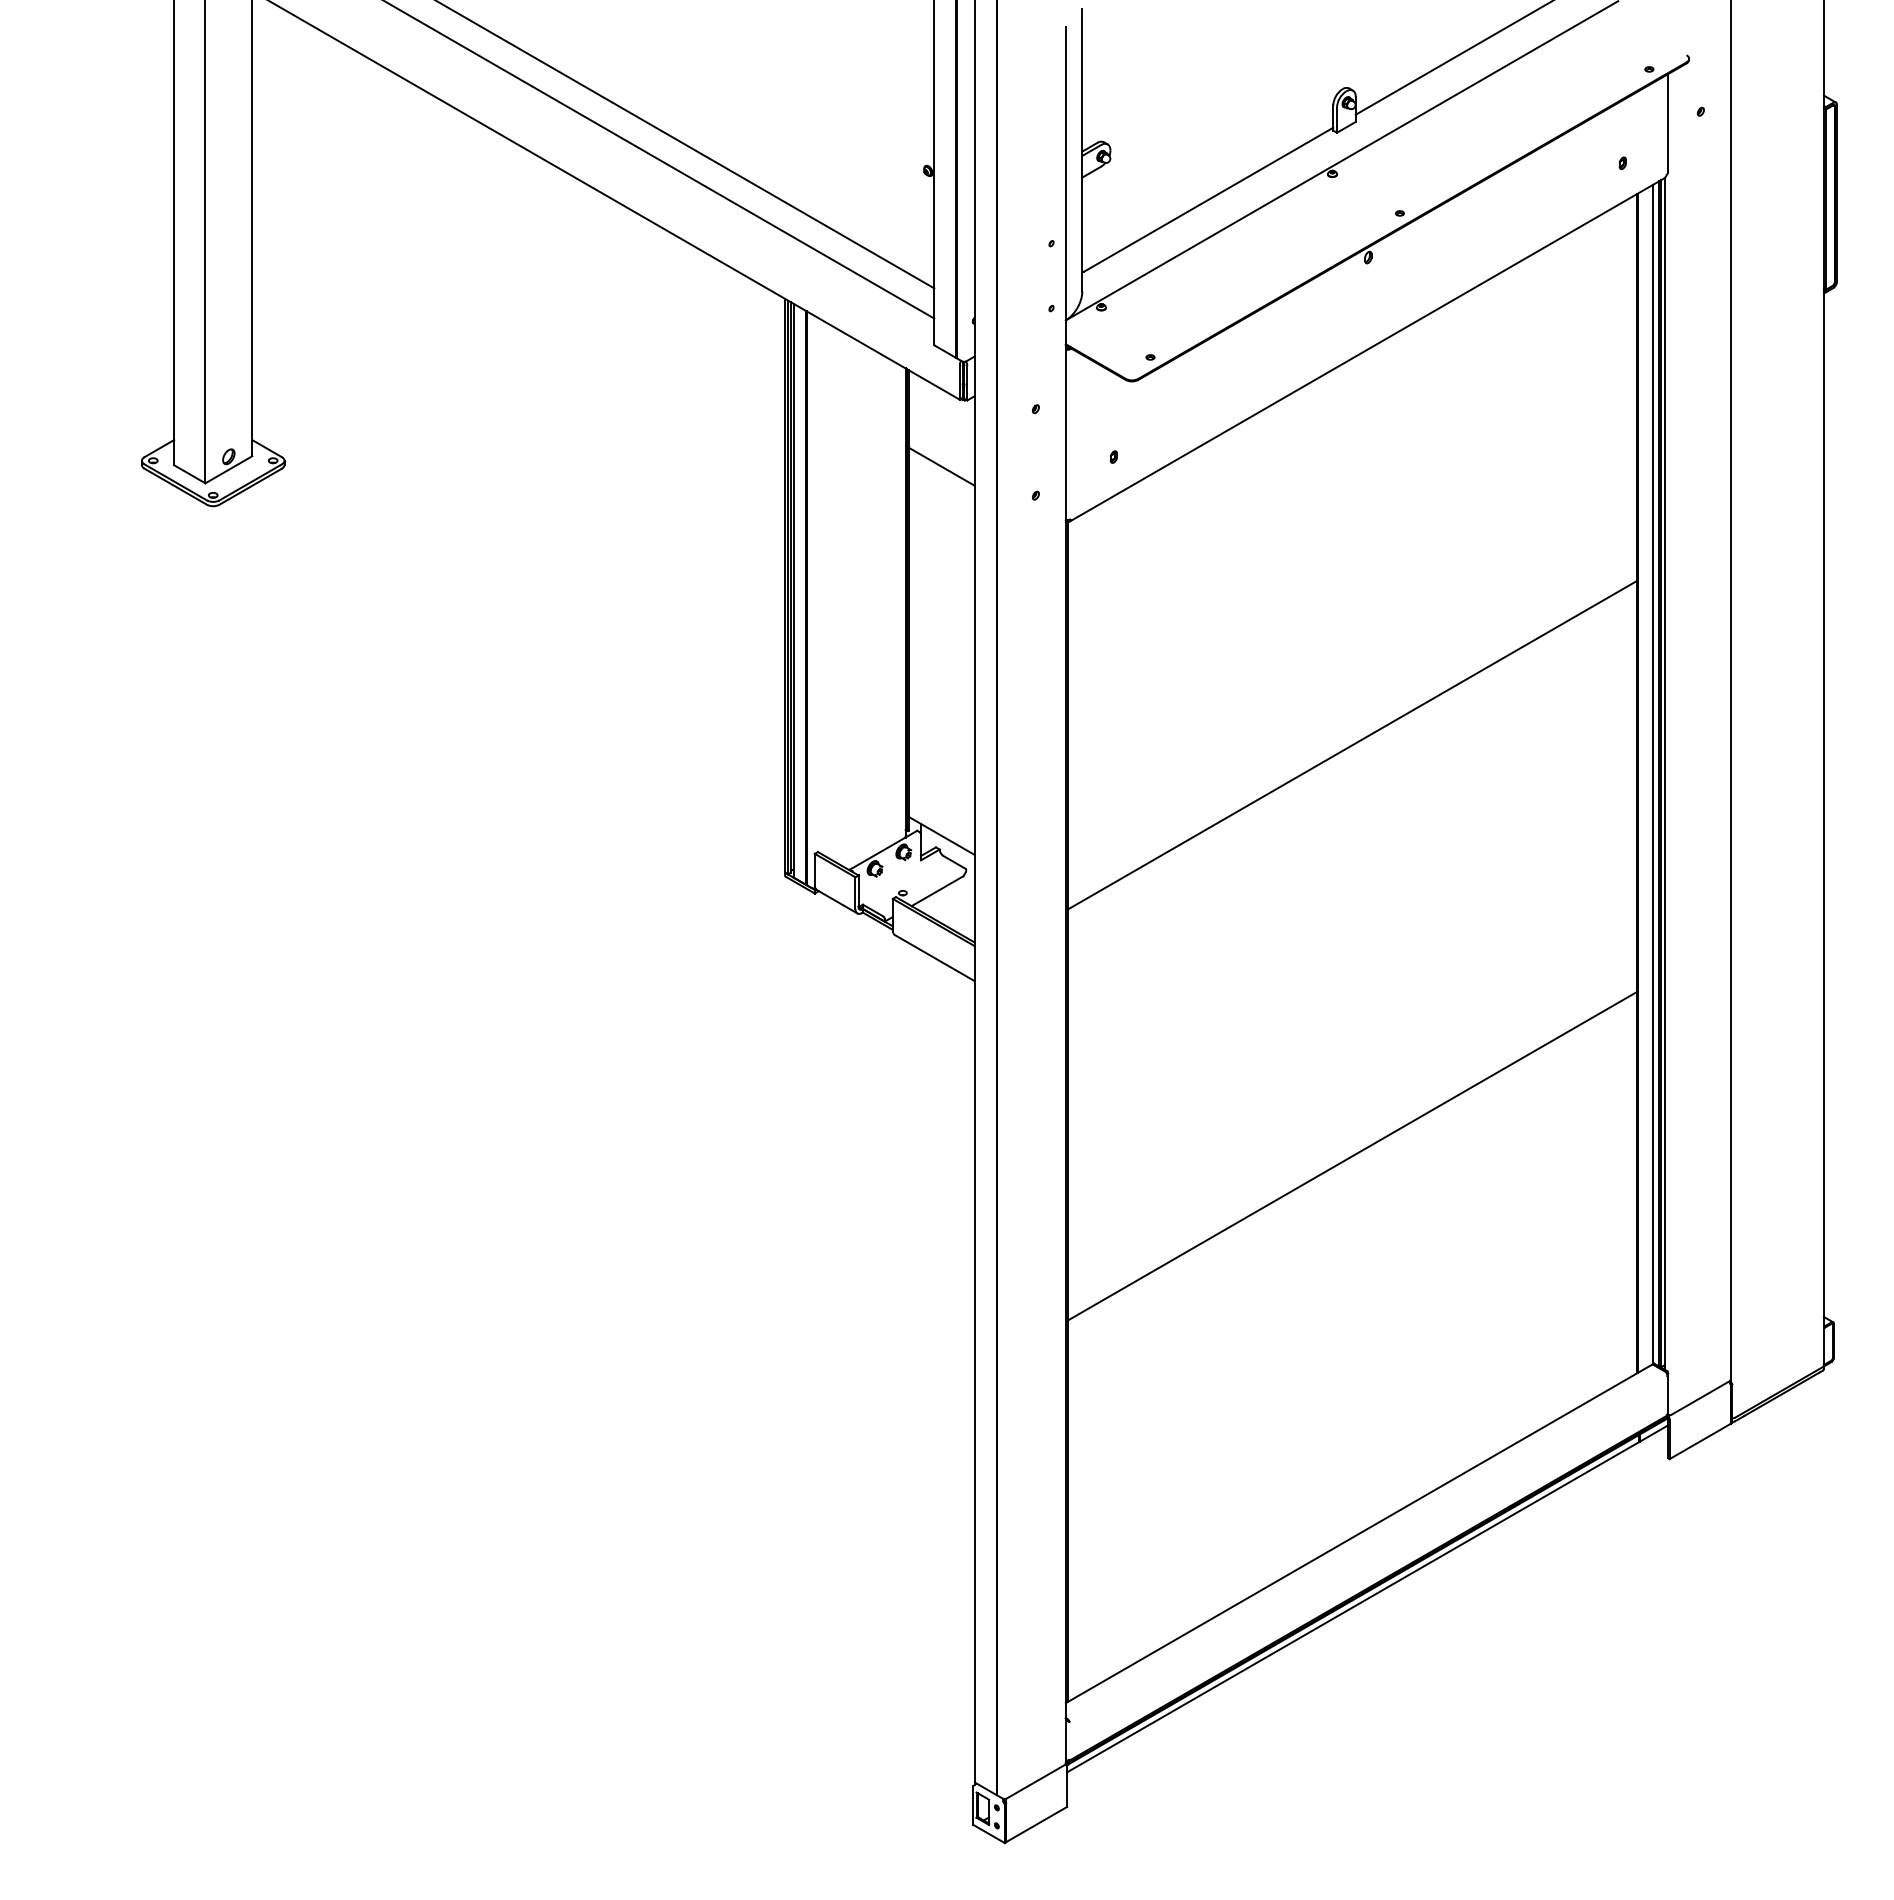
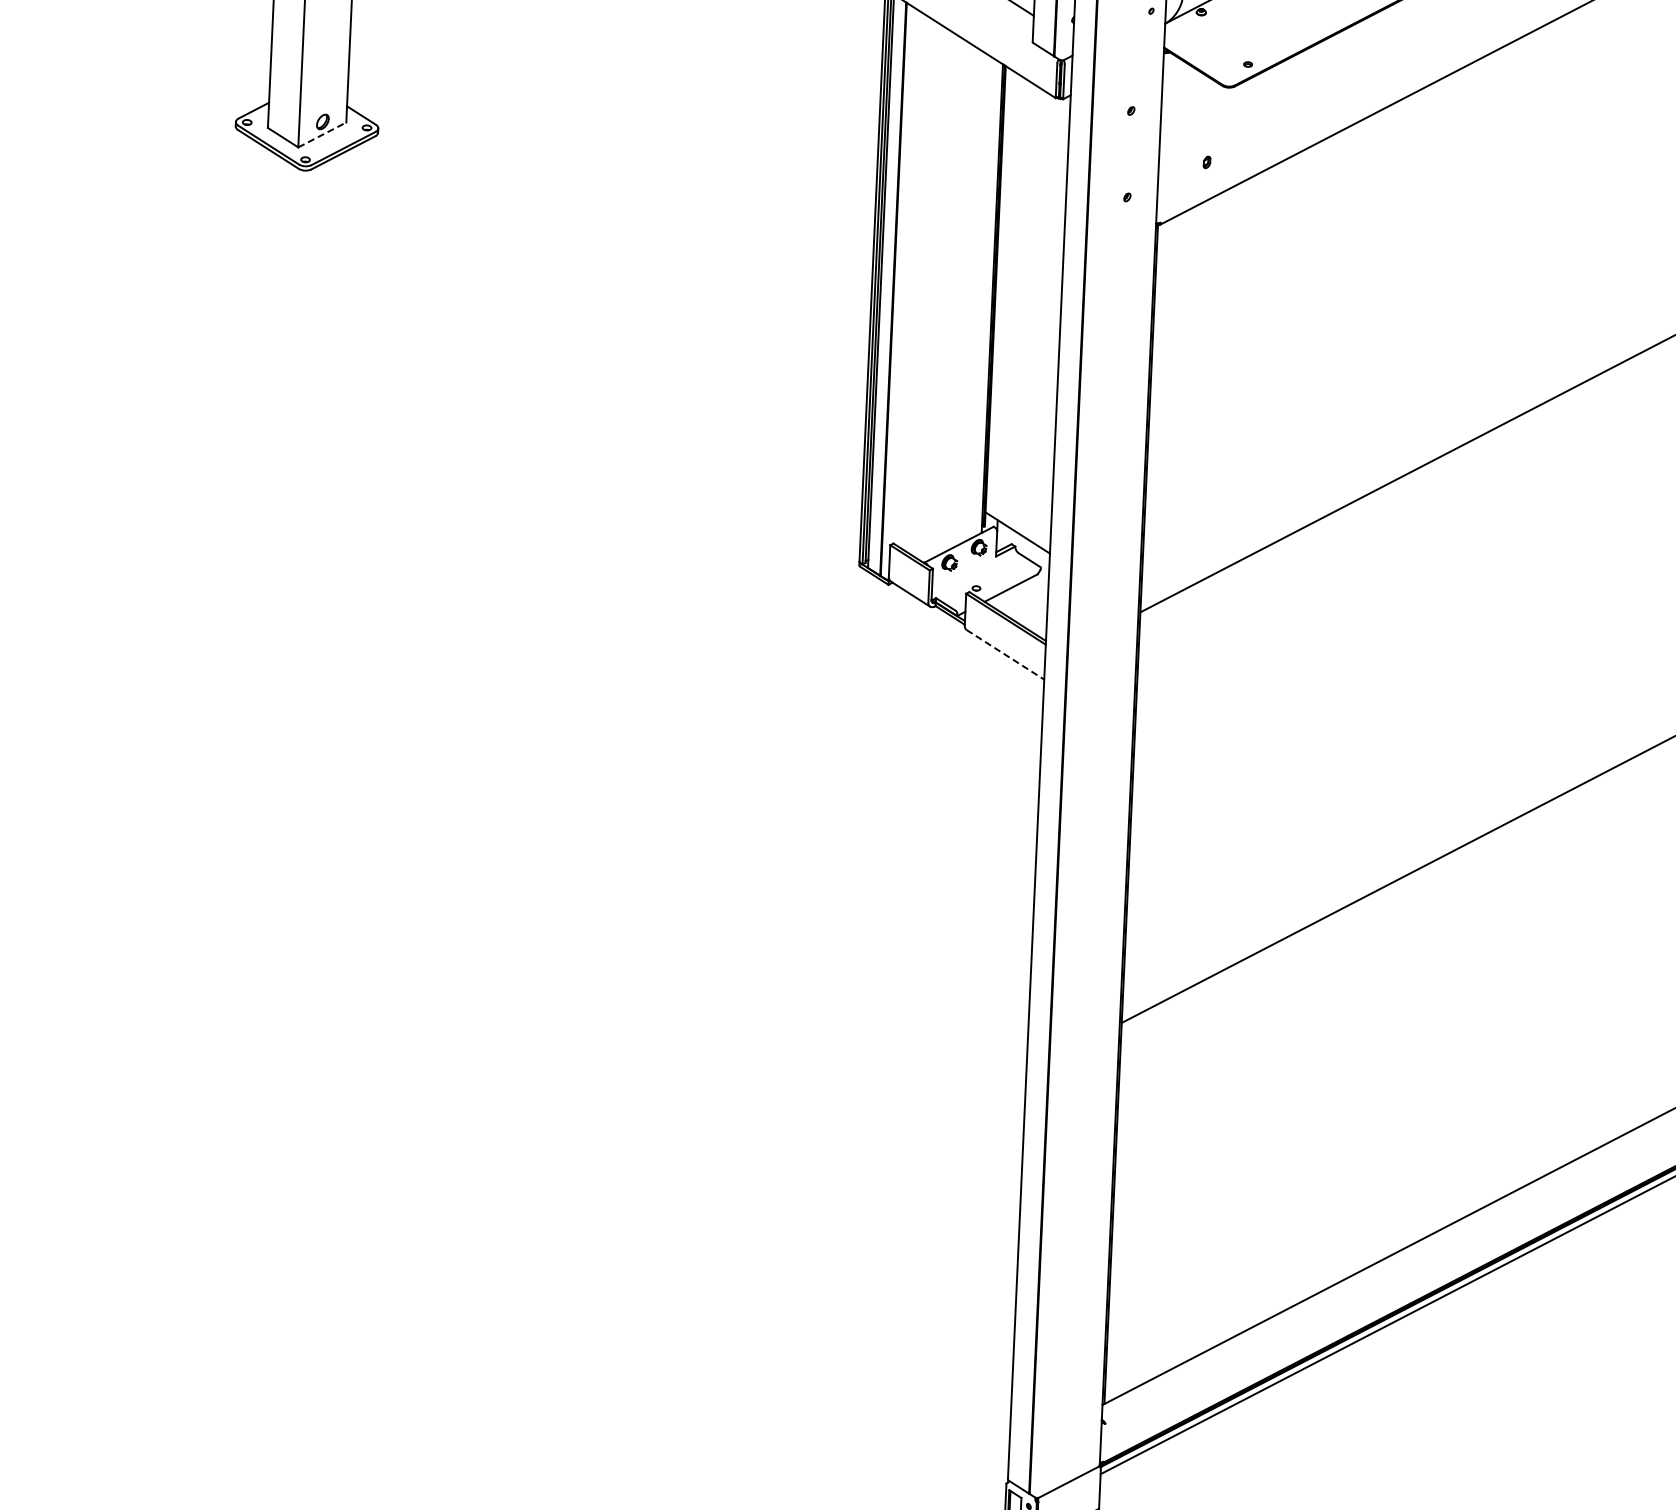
line: (941, 466) -> (1034, 164), removed
line: (229, 469) -> (322, 134), solid -> dashed
line: (935, 958) -> (1006, 655), solid -> dashed

